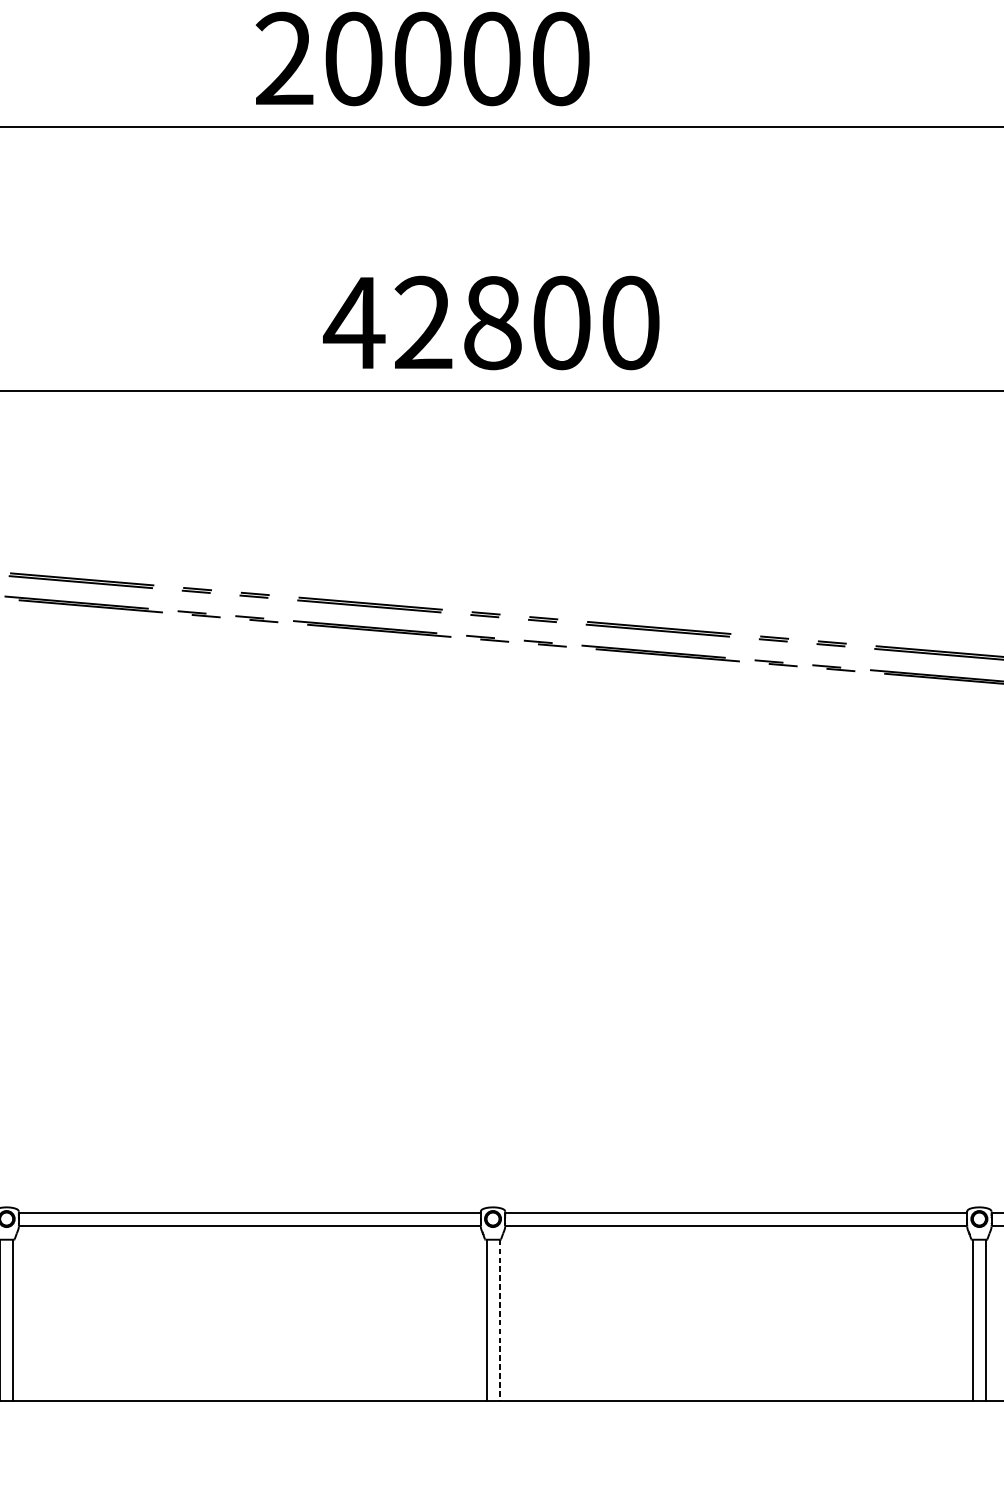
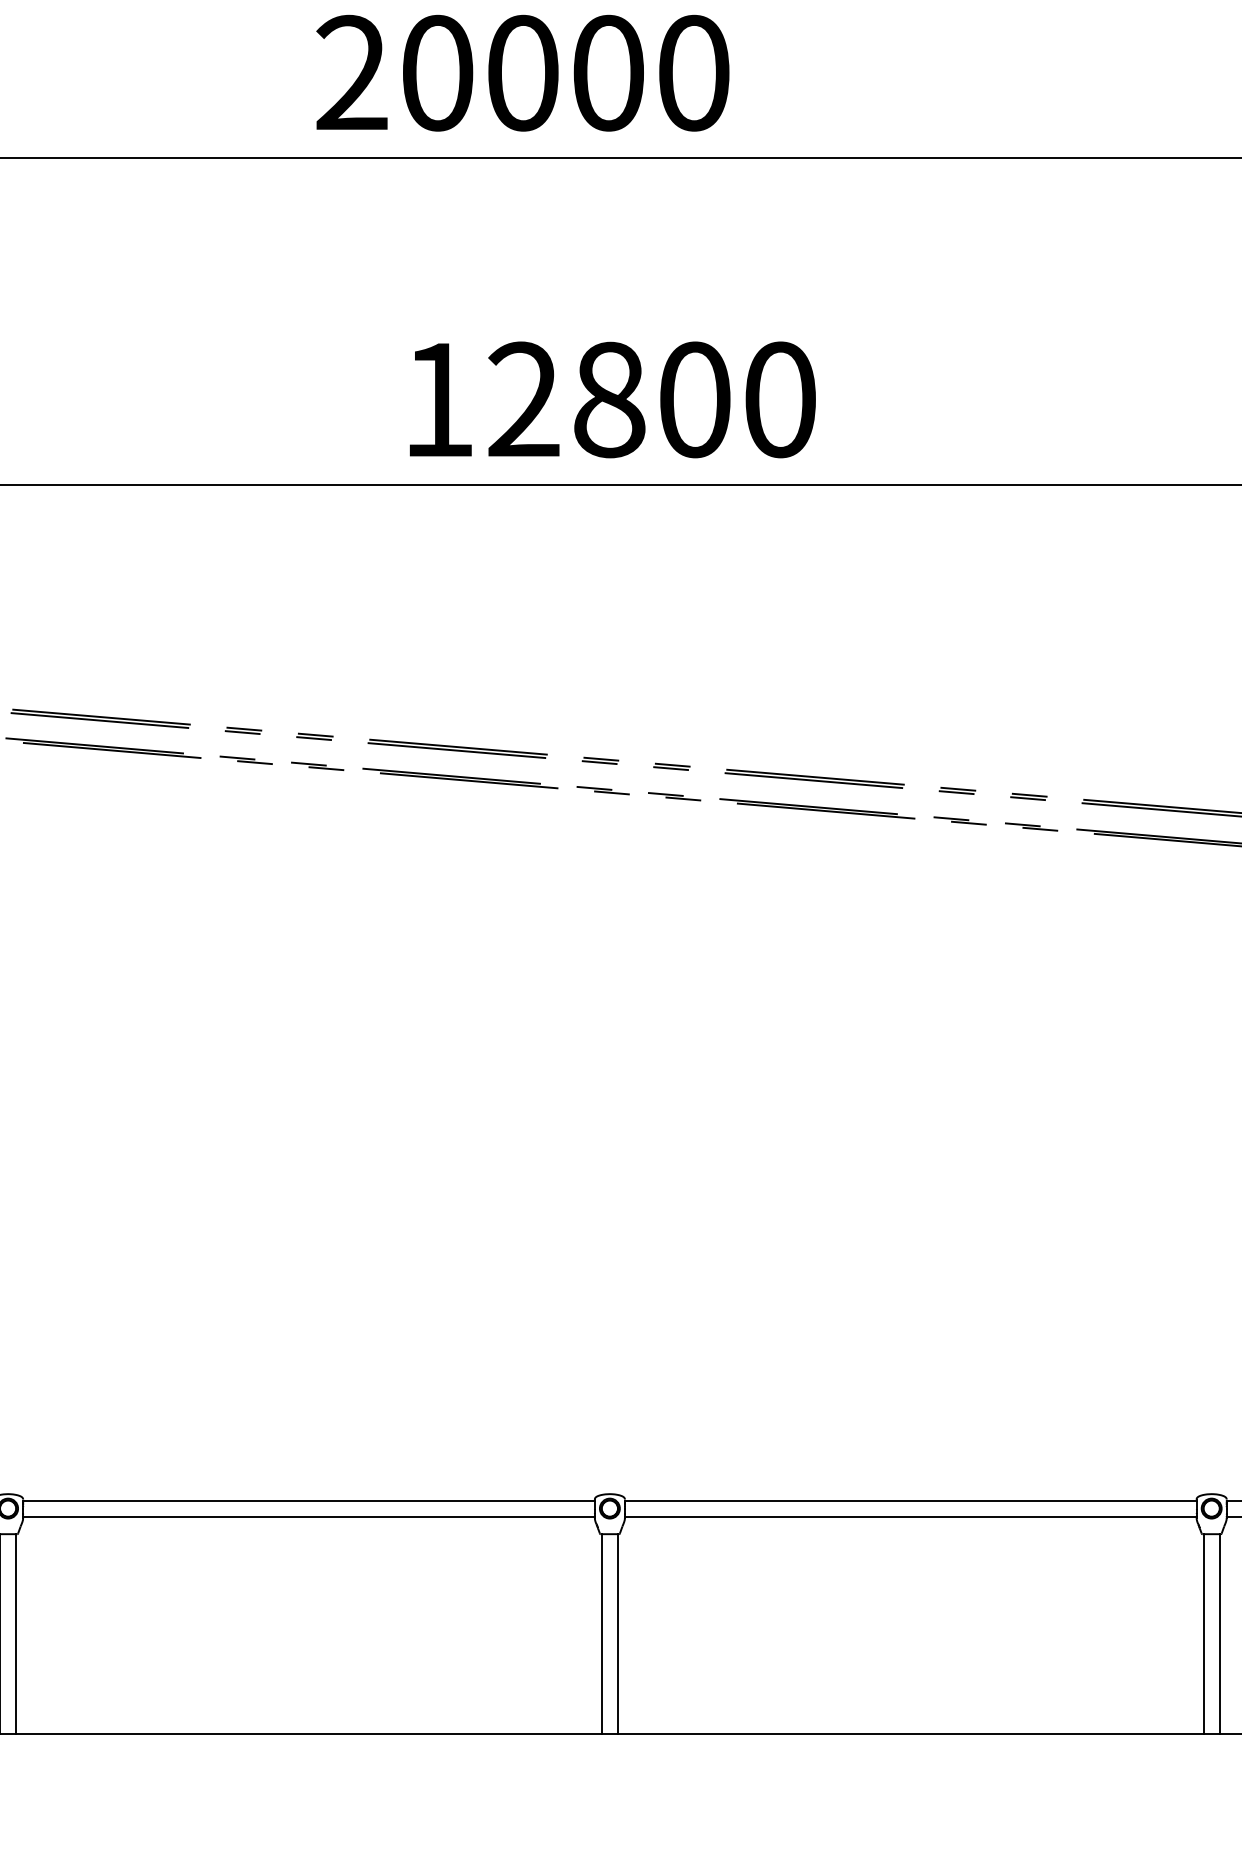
text: (353, 322) -> (437, 399), 42800 -> 12800
line: (499, 1320) -> (617, 1634), dashed -> solid

